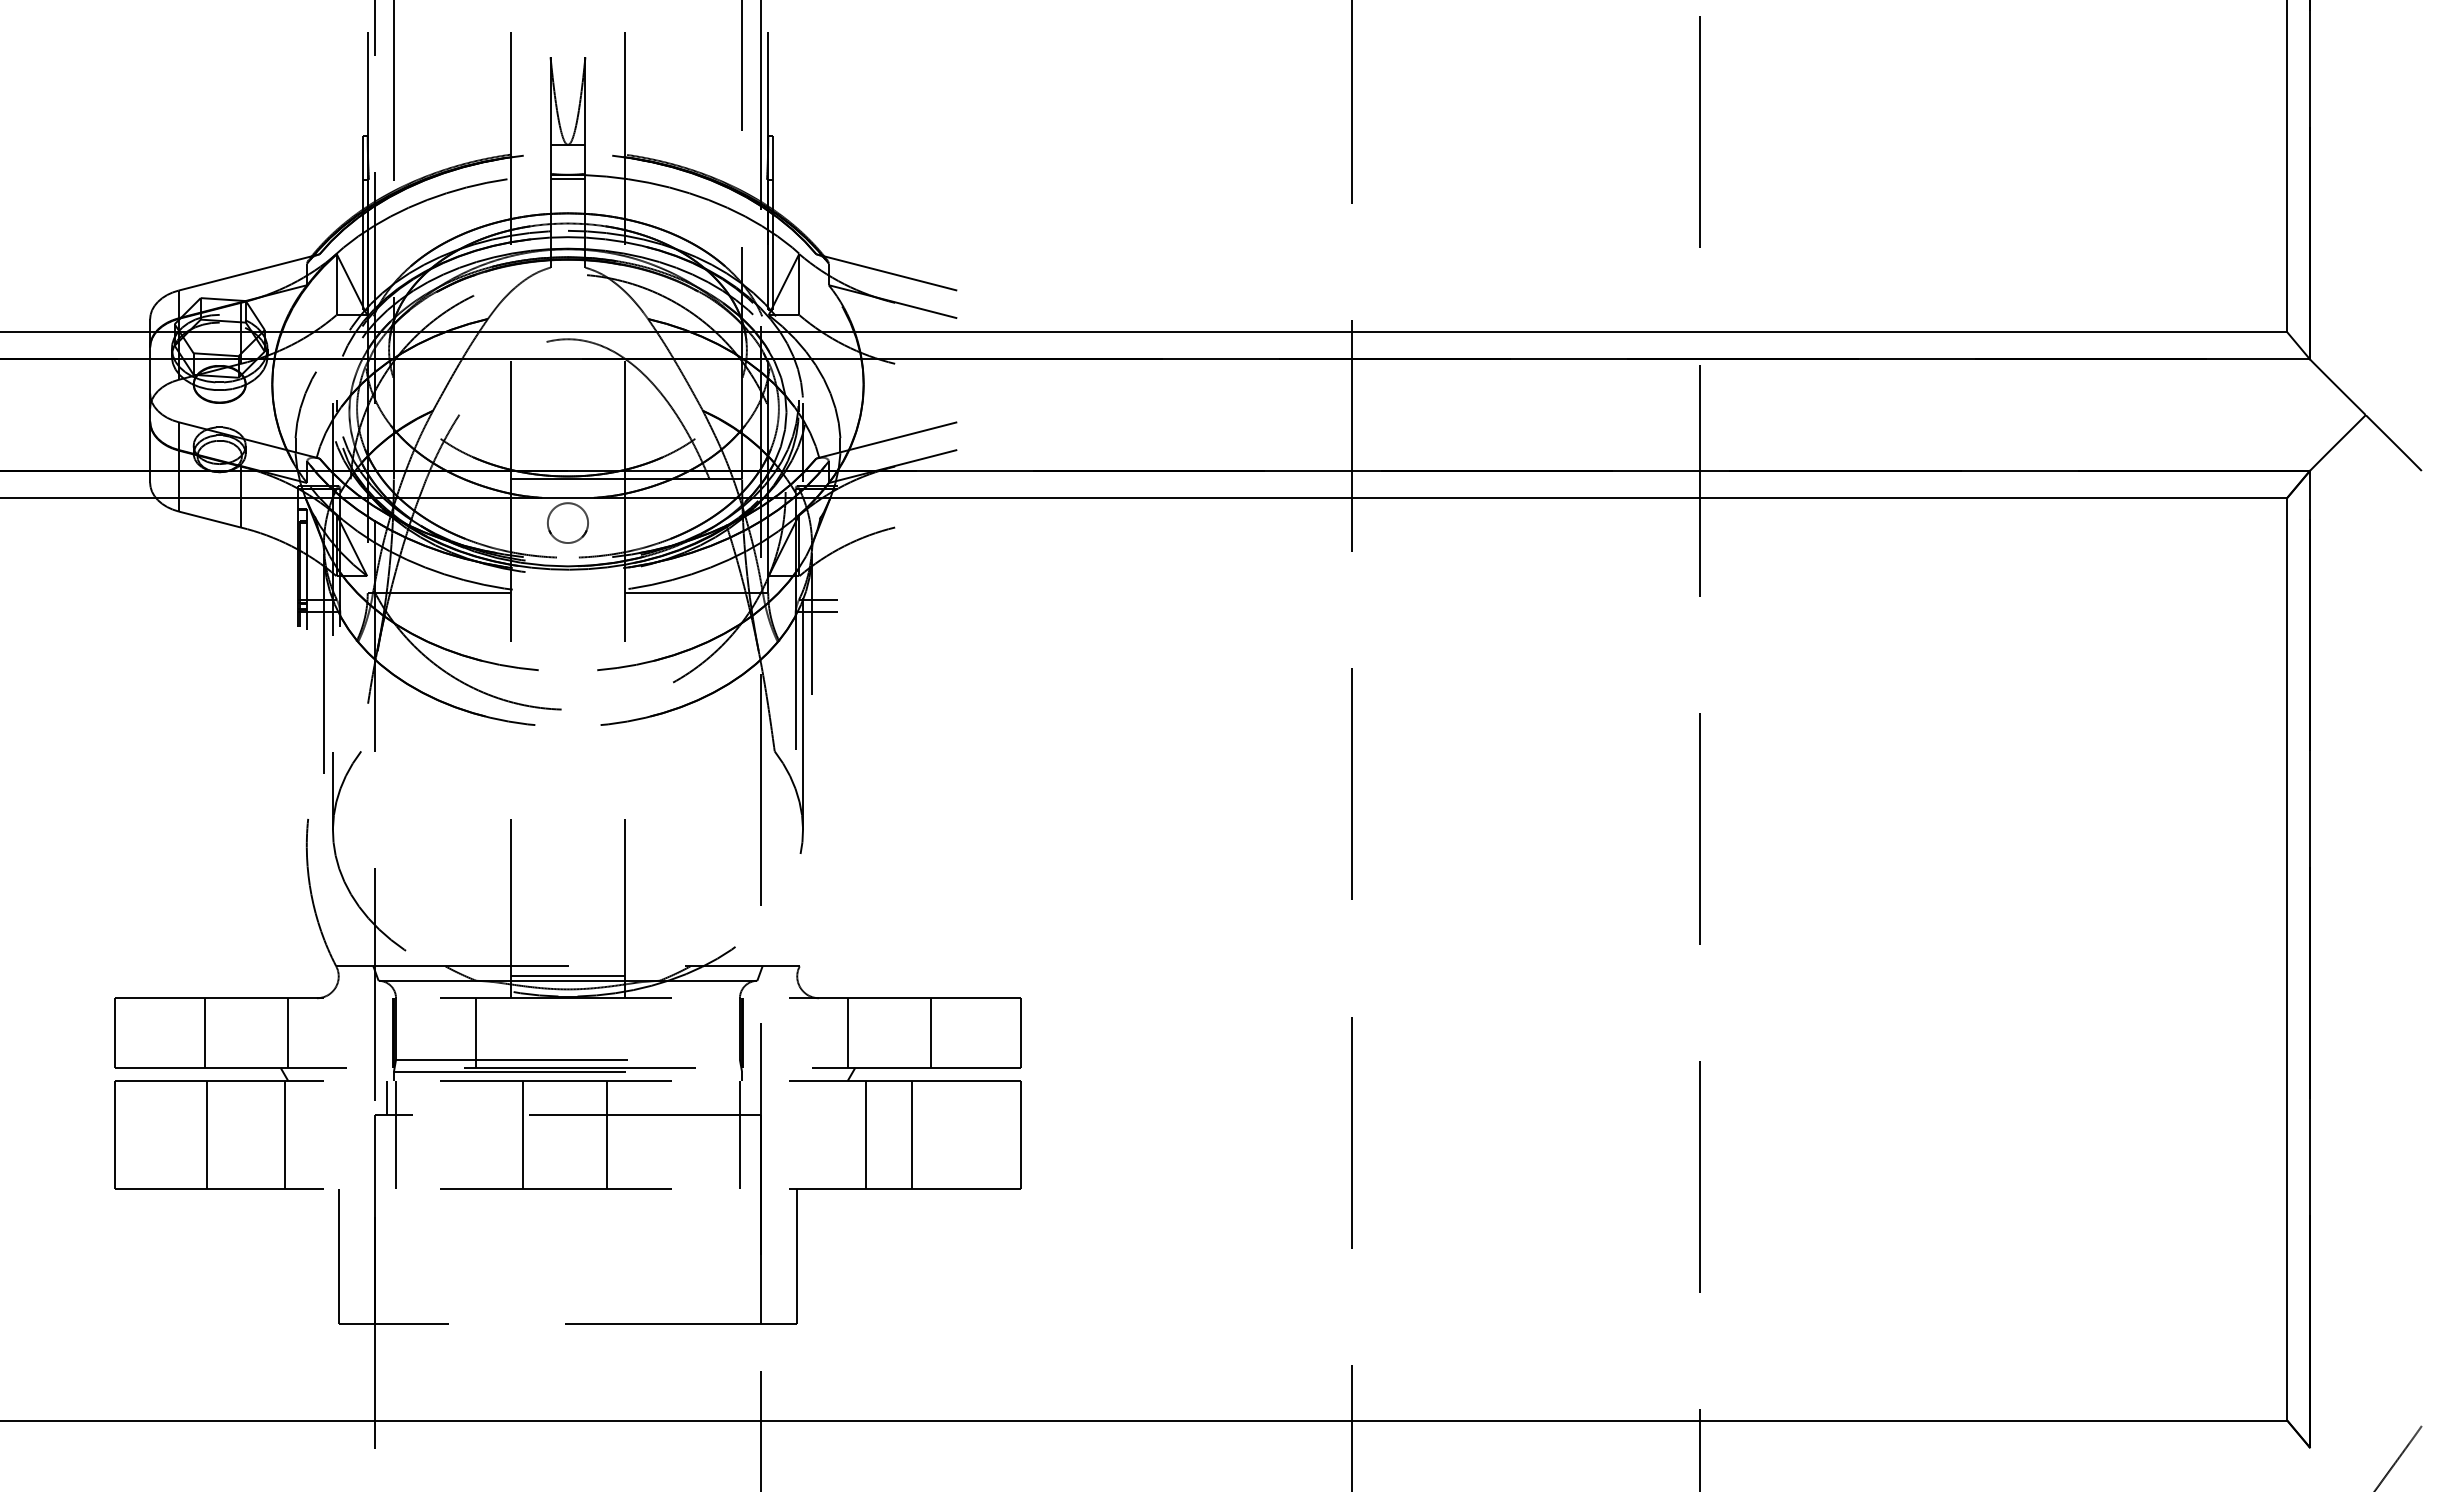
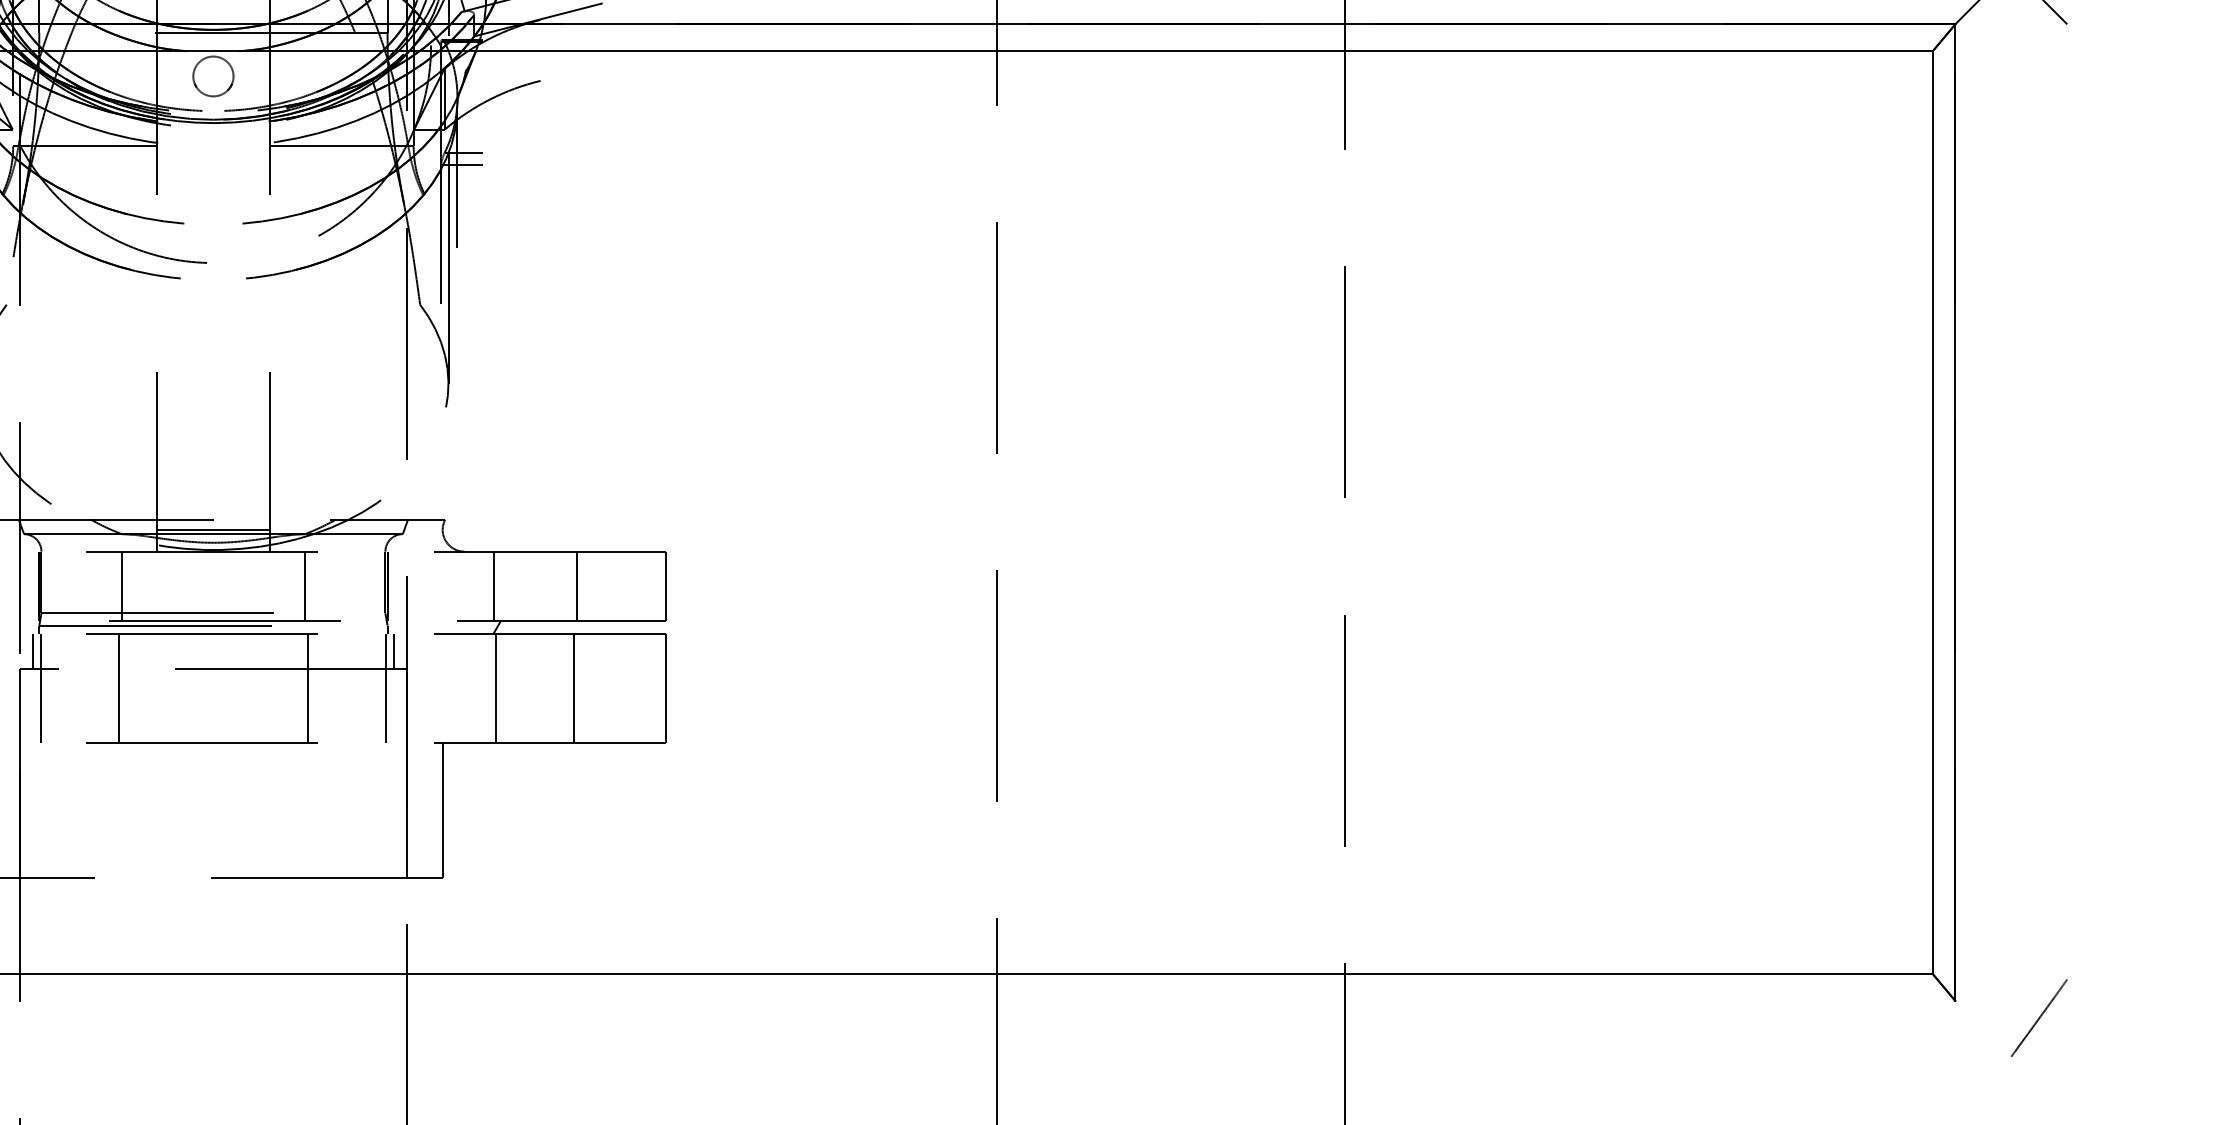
line: (659, 1032) -> (304, 585), added
line: (748, 1097) -> (393, 650), added
line: (522, 1134) -> (118, 687), moved
line: (607, 1134) -> (307, 687), moved
line: (865, 1134) -> (573, 687), moved
line: (911, 1134) -> (495, 687), moved

